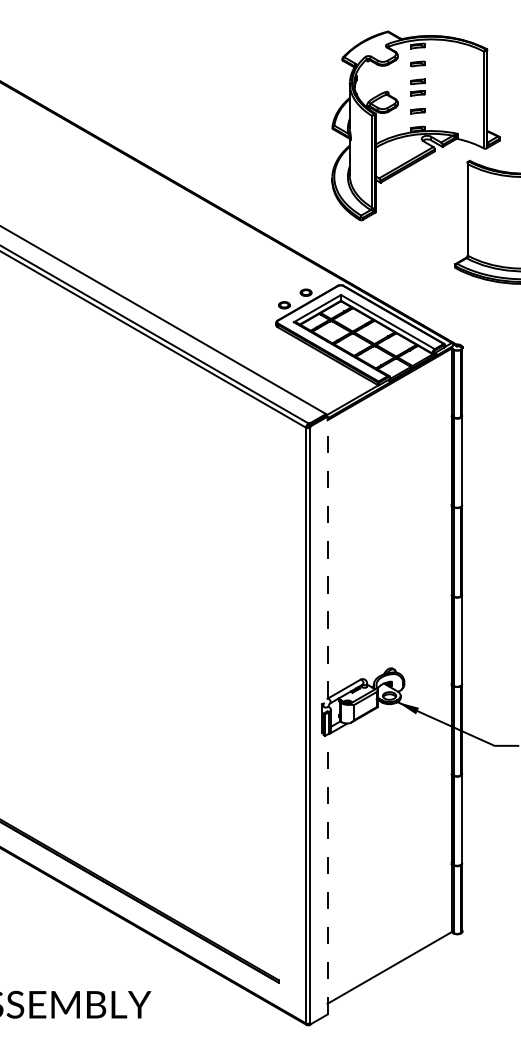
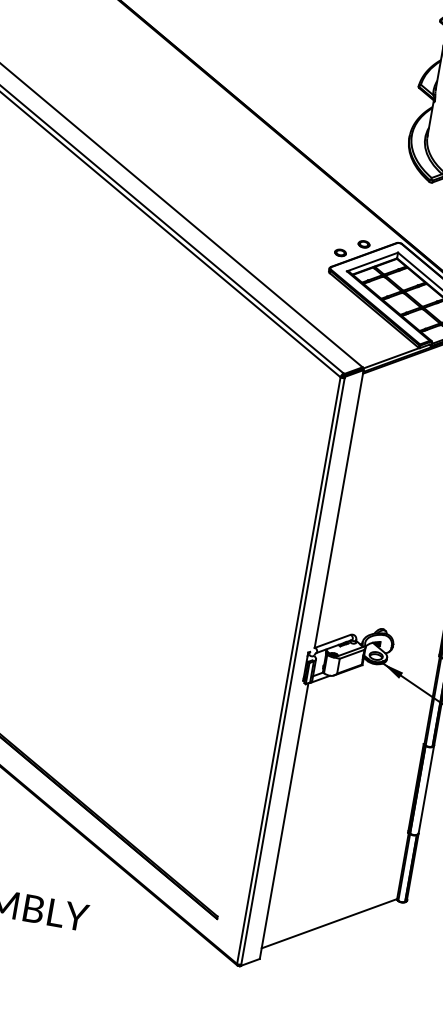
line: (327, 557) -> (339, 508), dashed -> solid
line: (327, 874) -> (284, 821), dashed -> solid

